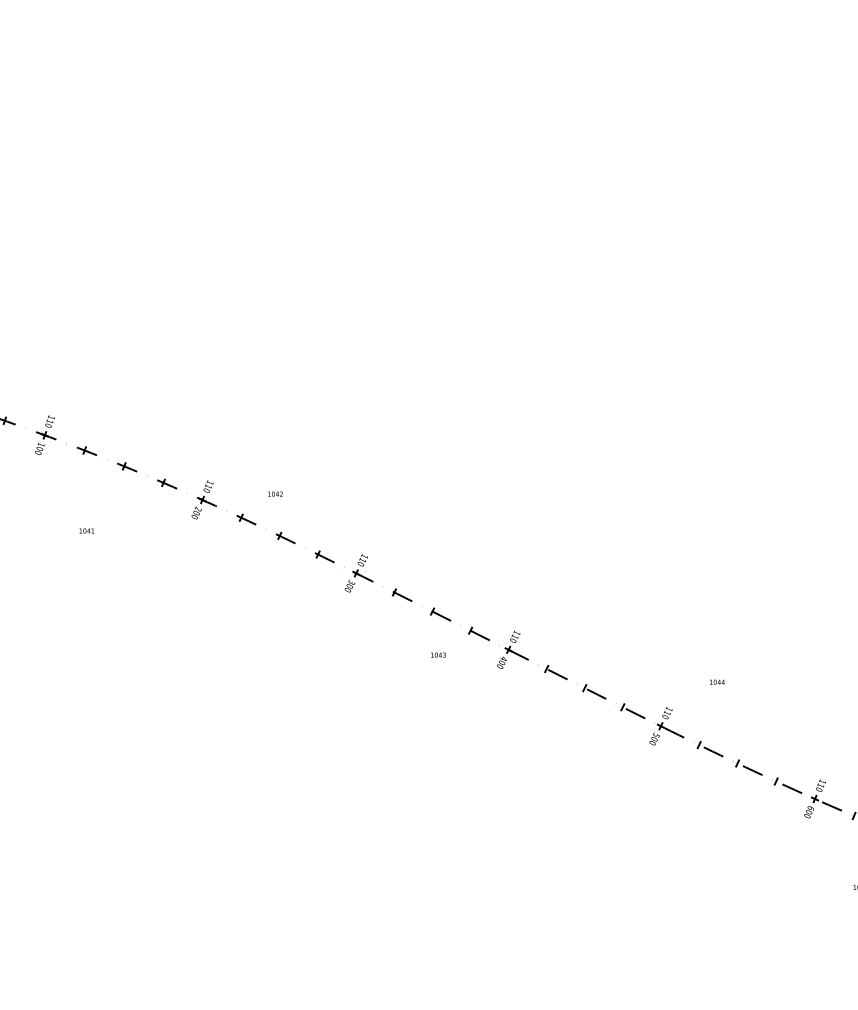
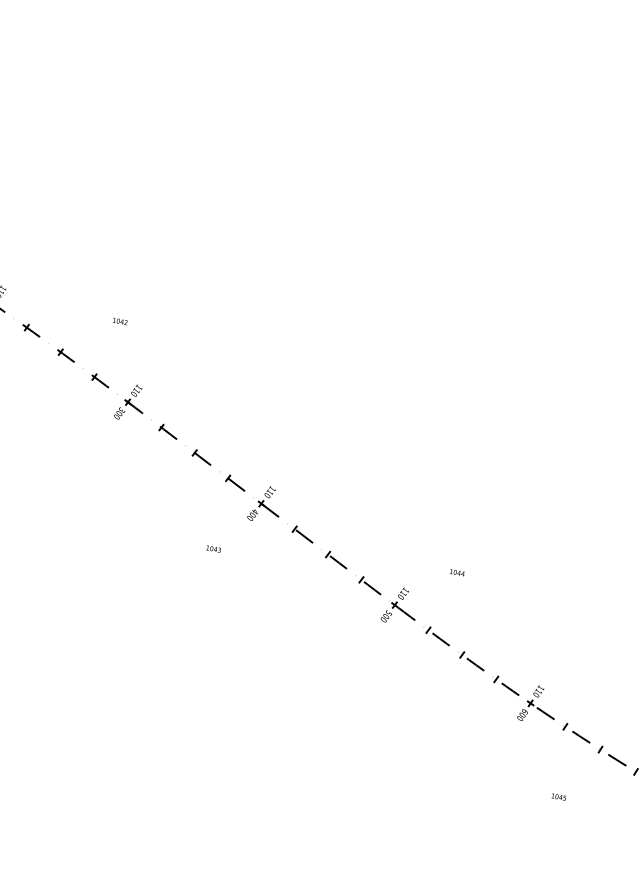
text: (275, 493) -> (120, 320), moved
text: (438, 654) -> (213, 548), moved

